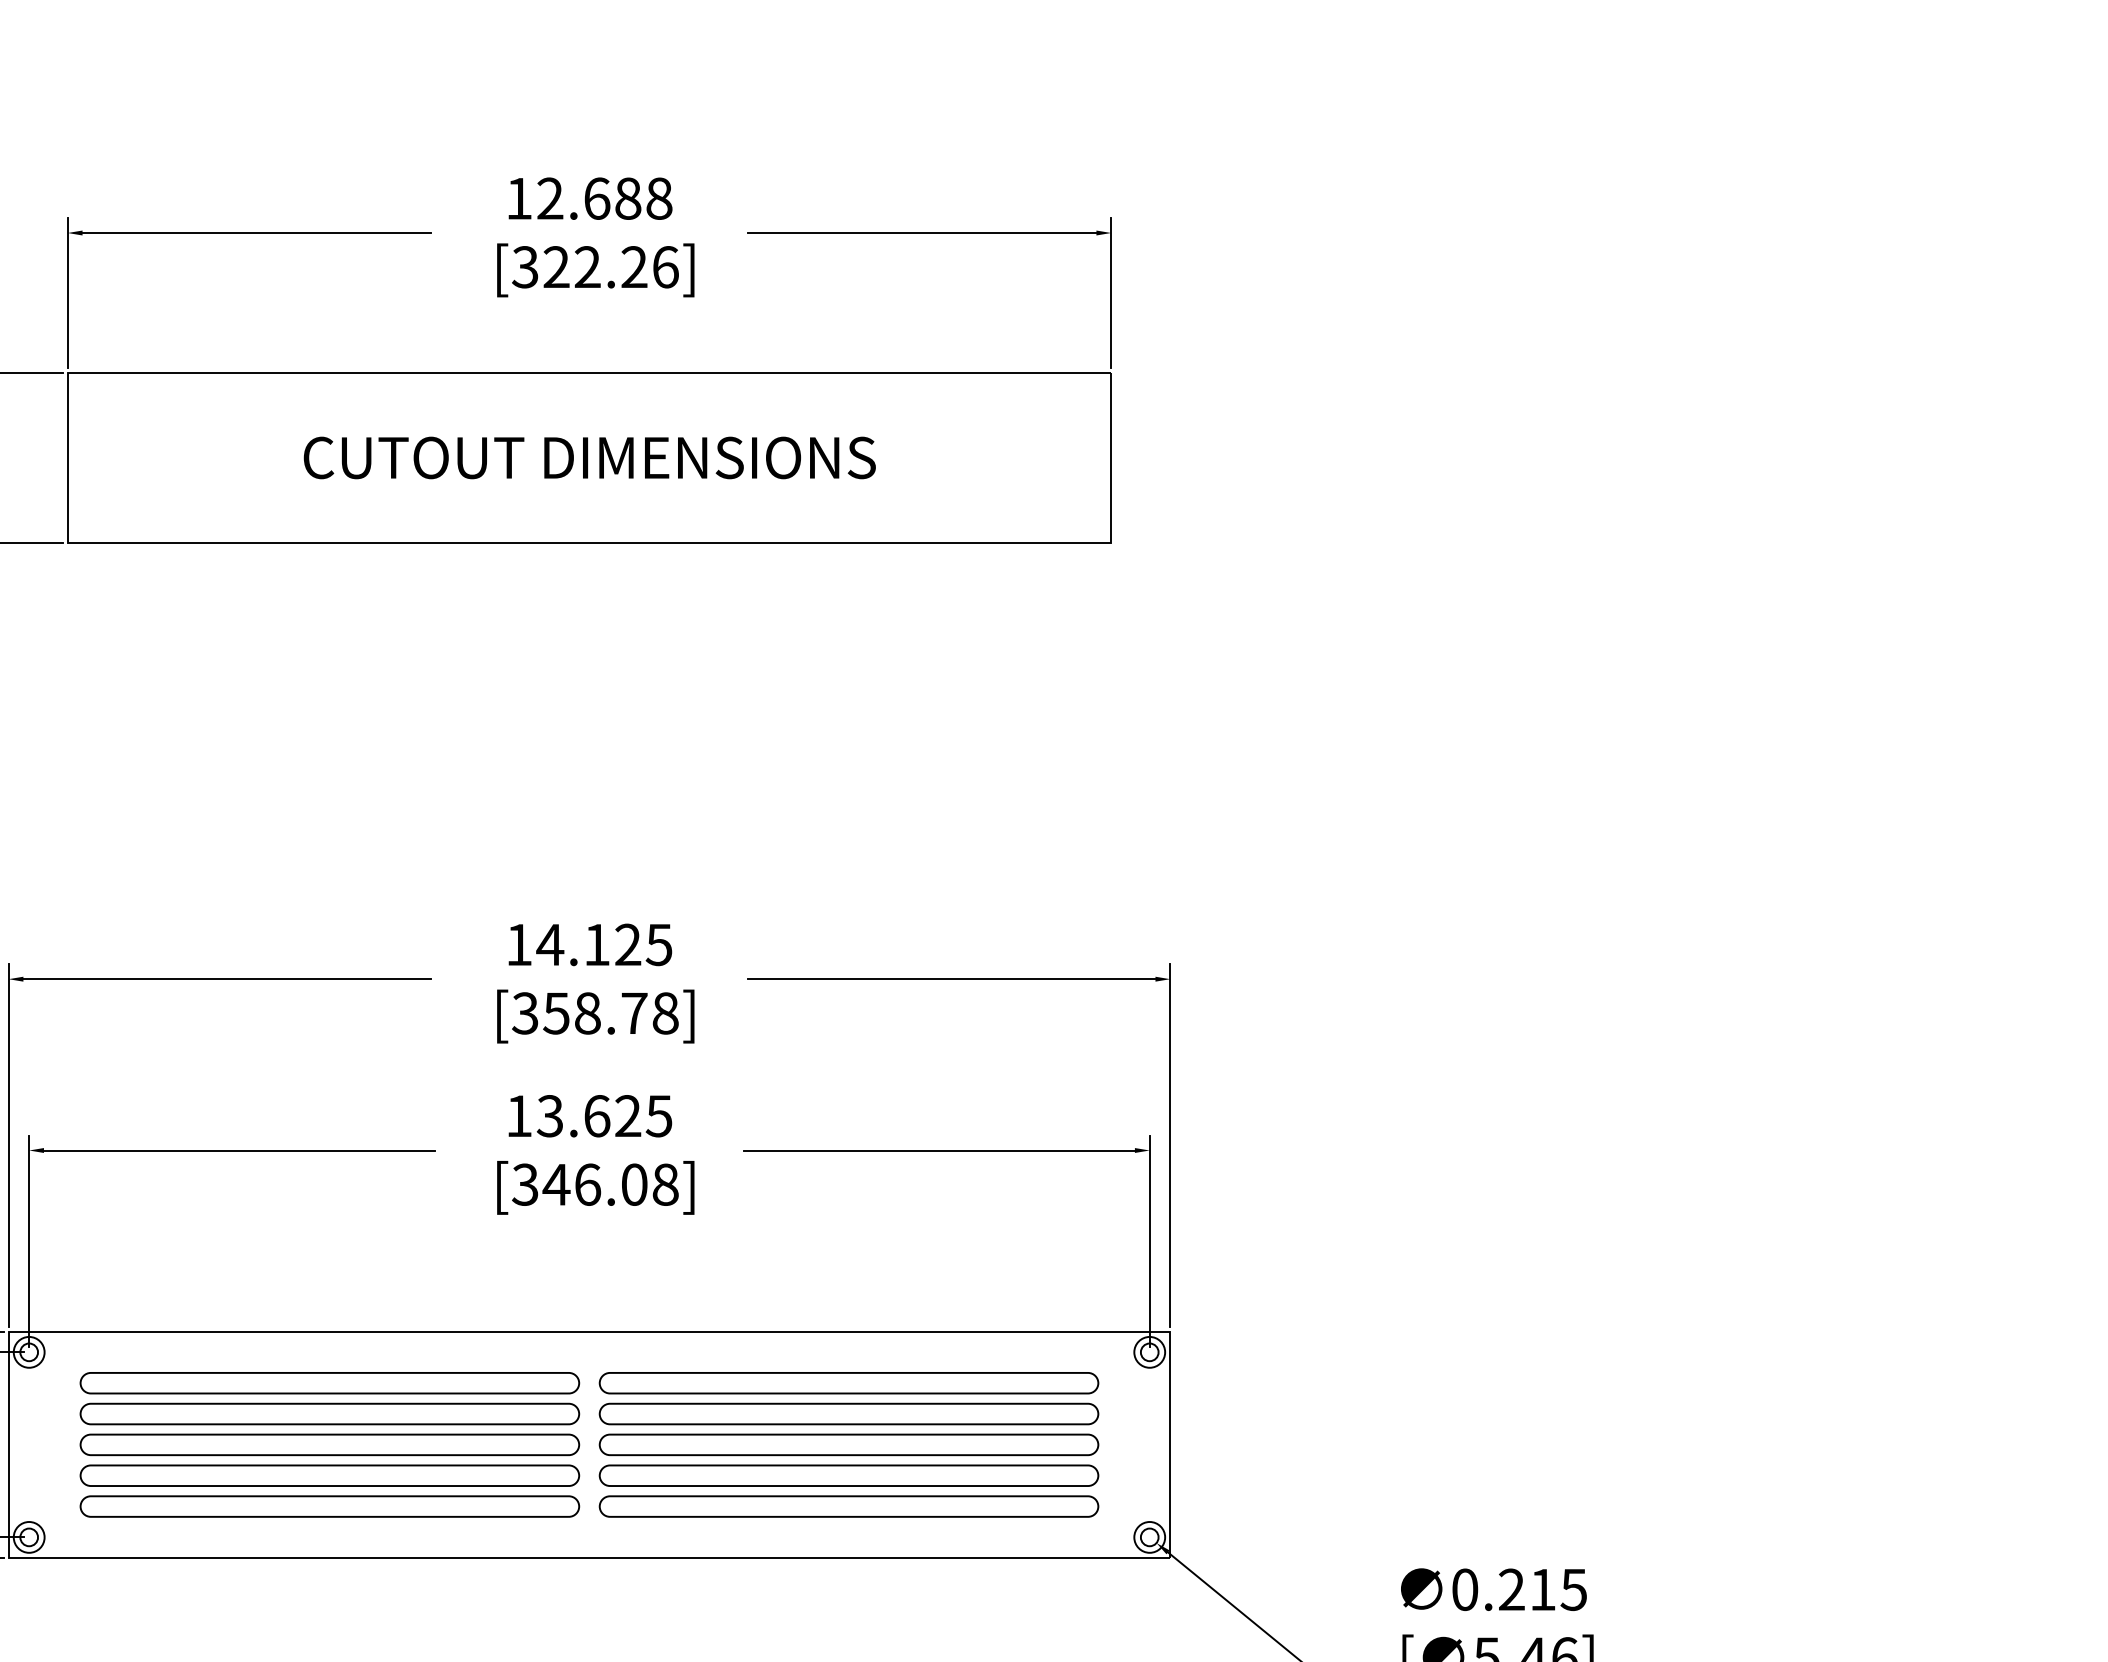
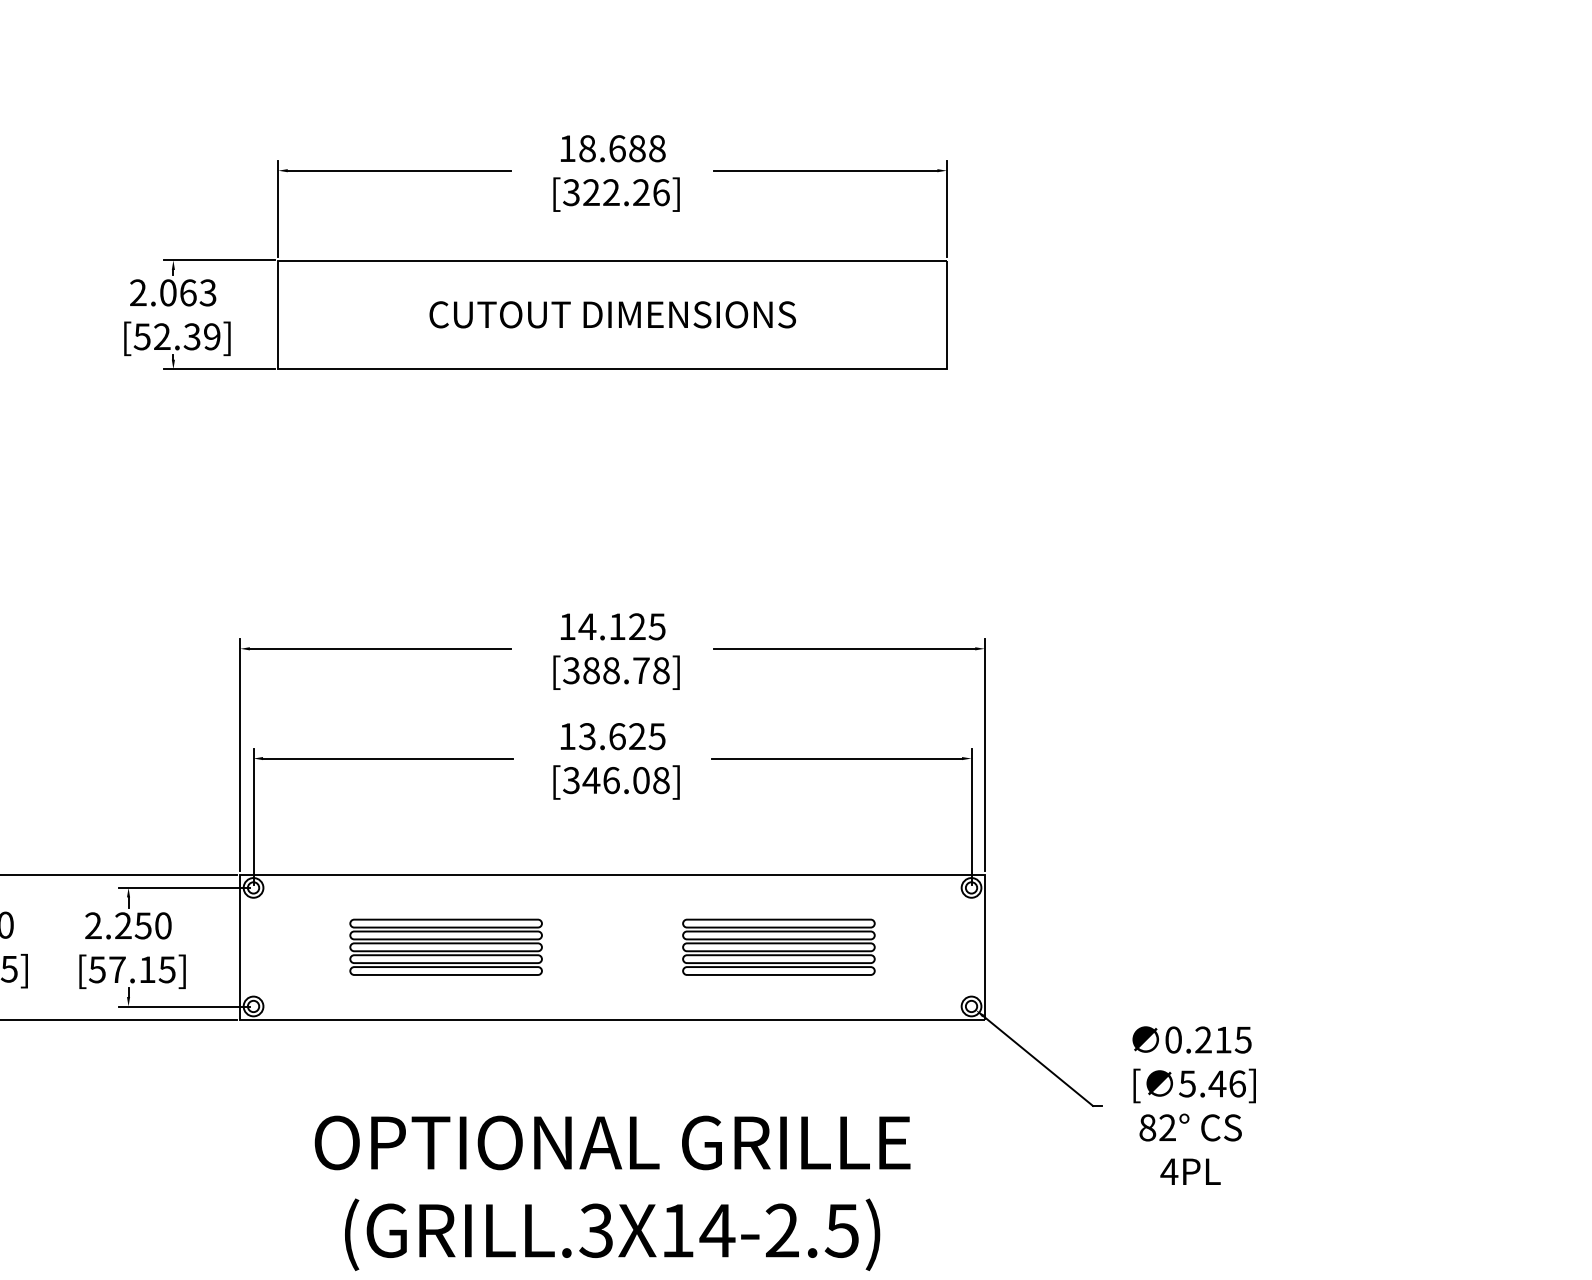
text: (550, 198) -> (587, 148), 12.688 -> 18.688
text: (555, 1013) -> (590, 670), [358.78] -> [388.78]
part: (328, 1445) -> (445, 947), size x0.6
part: (848, 1445) -> (778, 947), size x0.6

